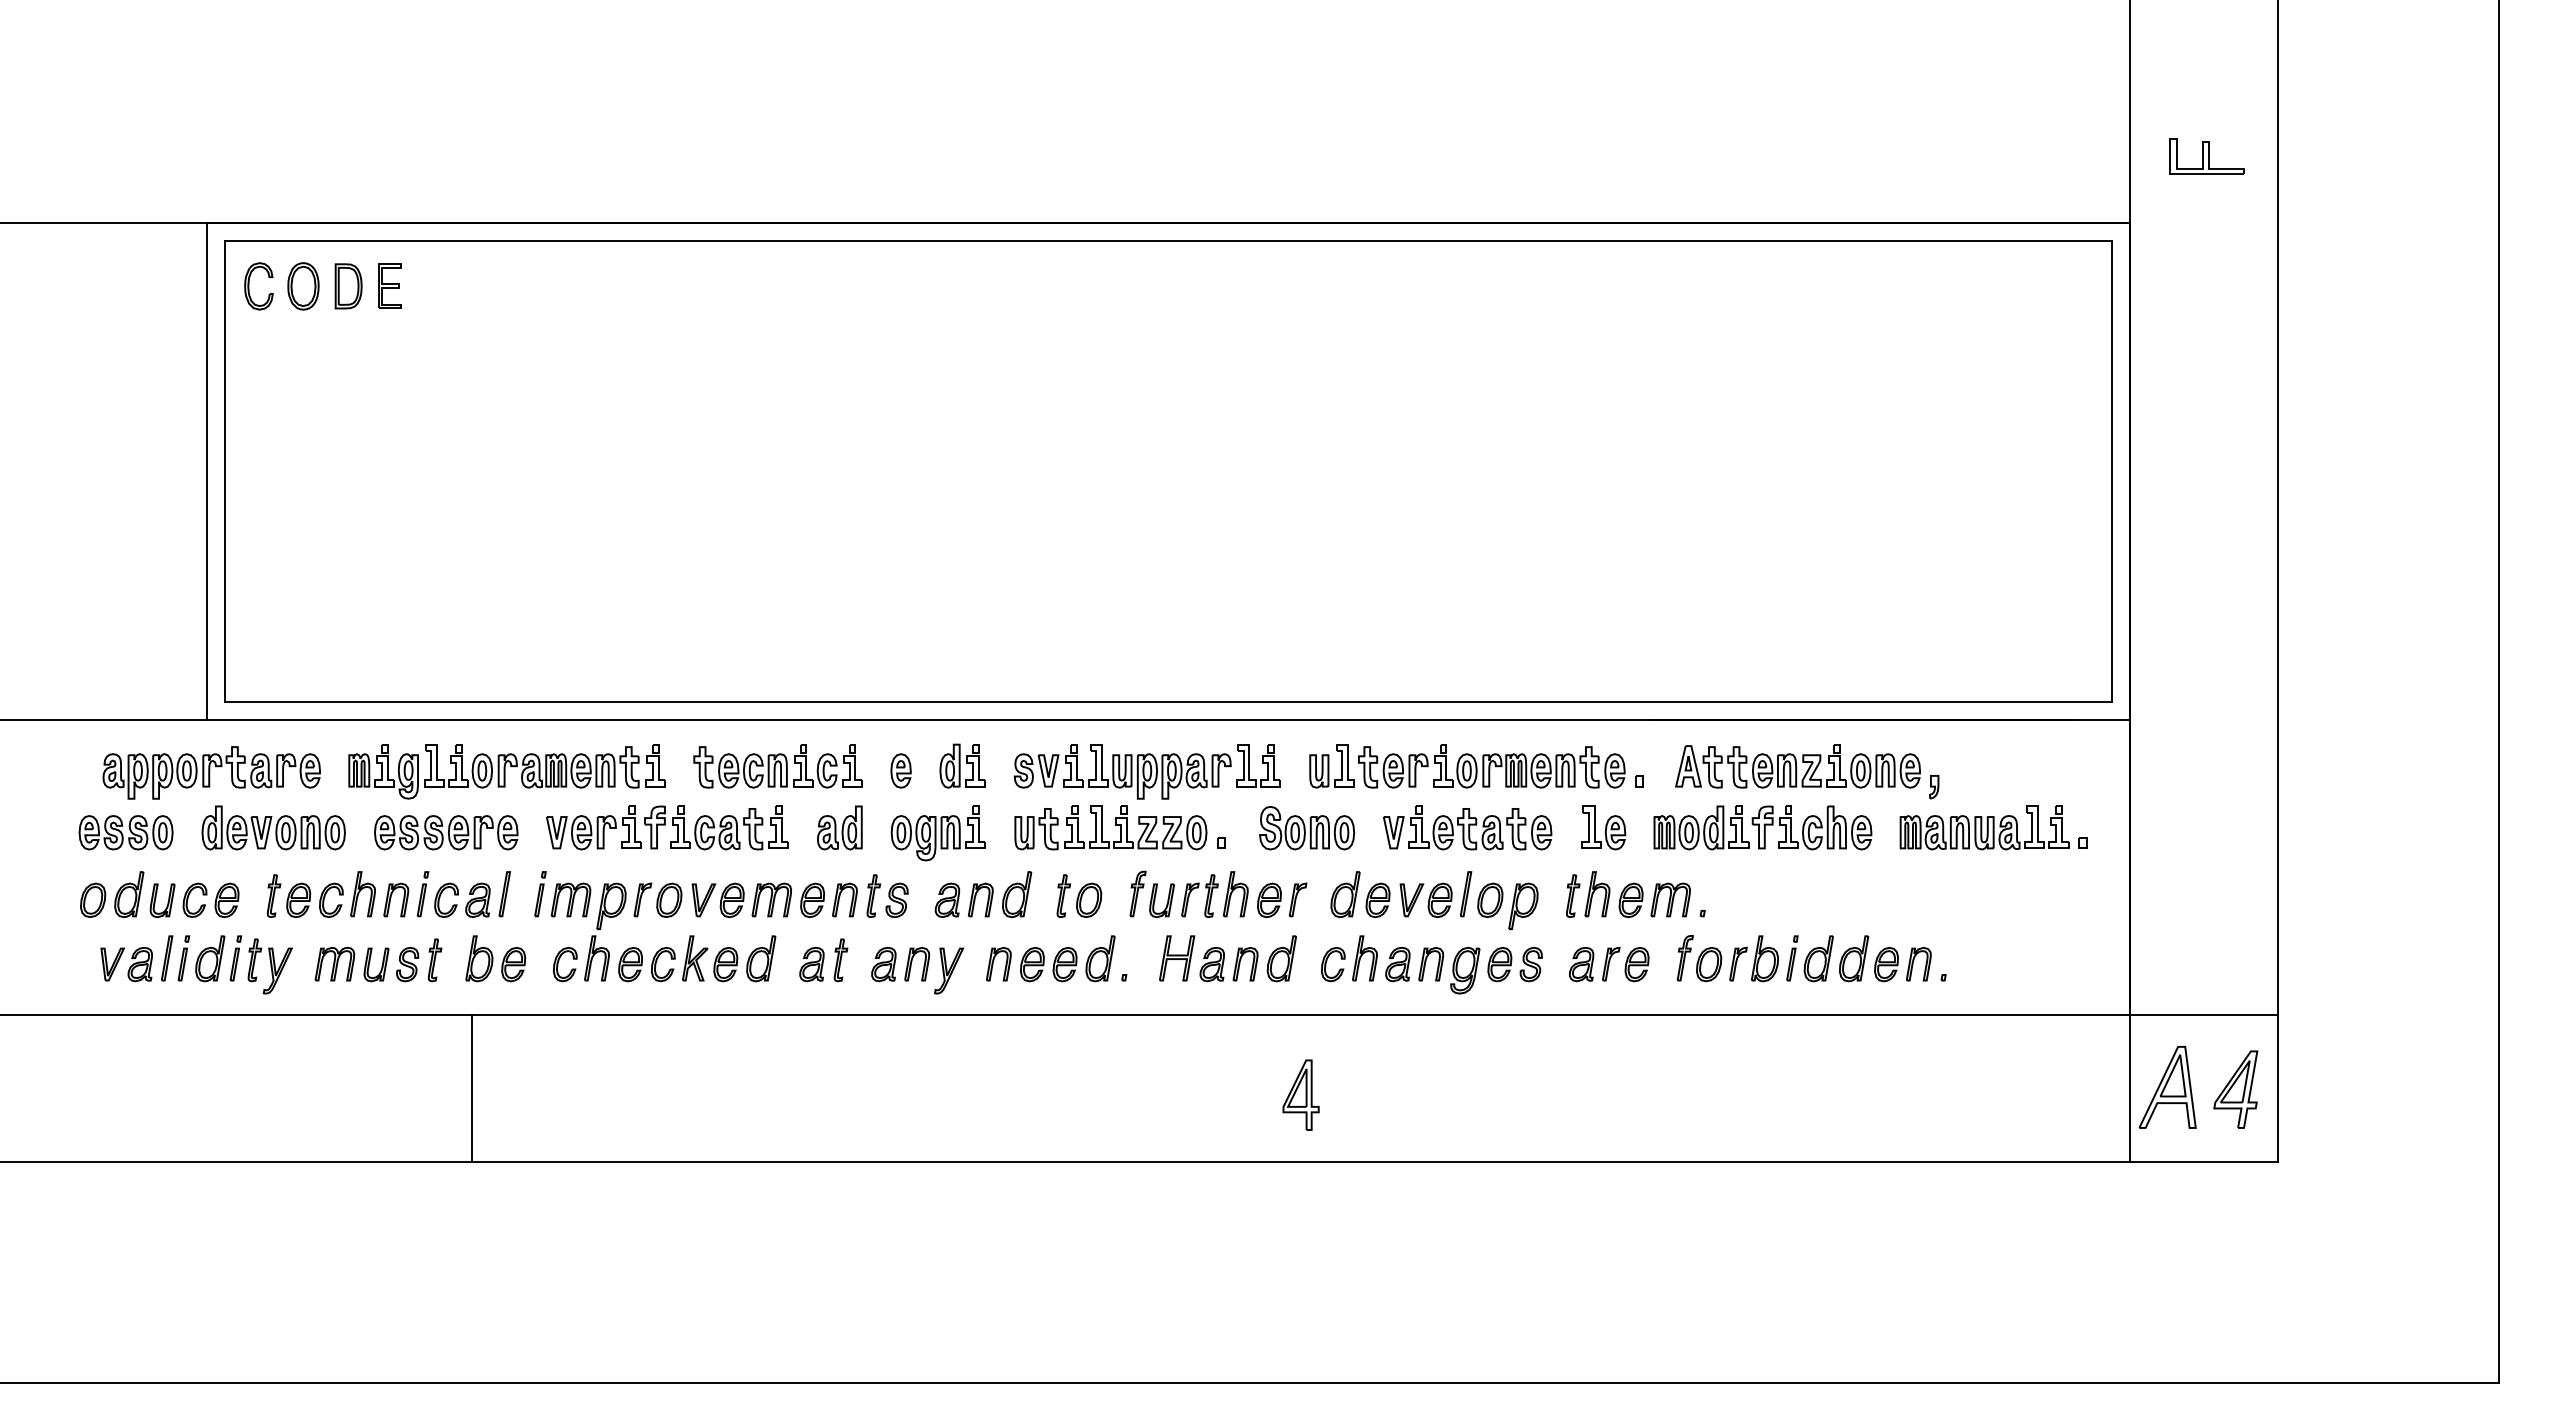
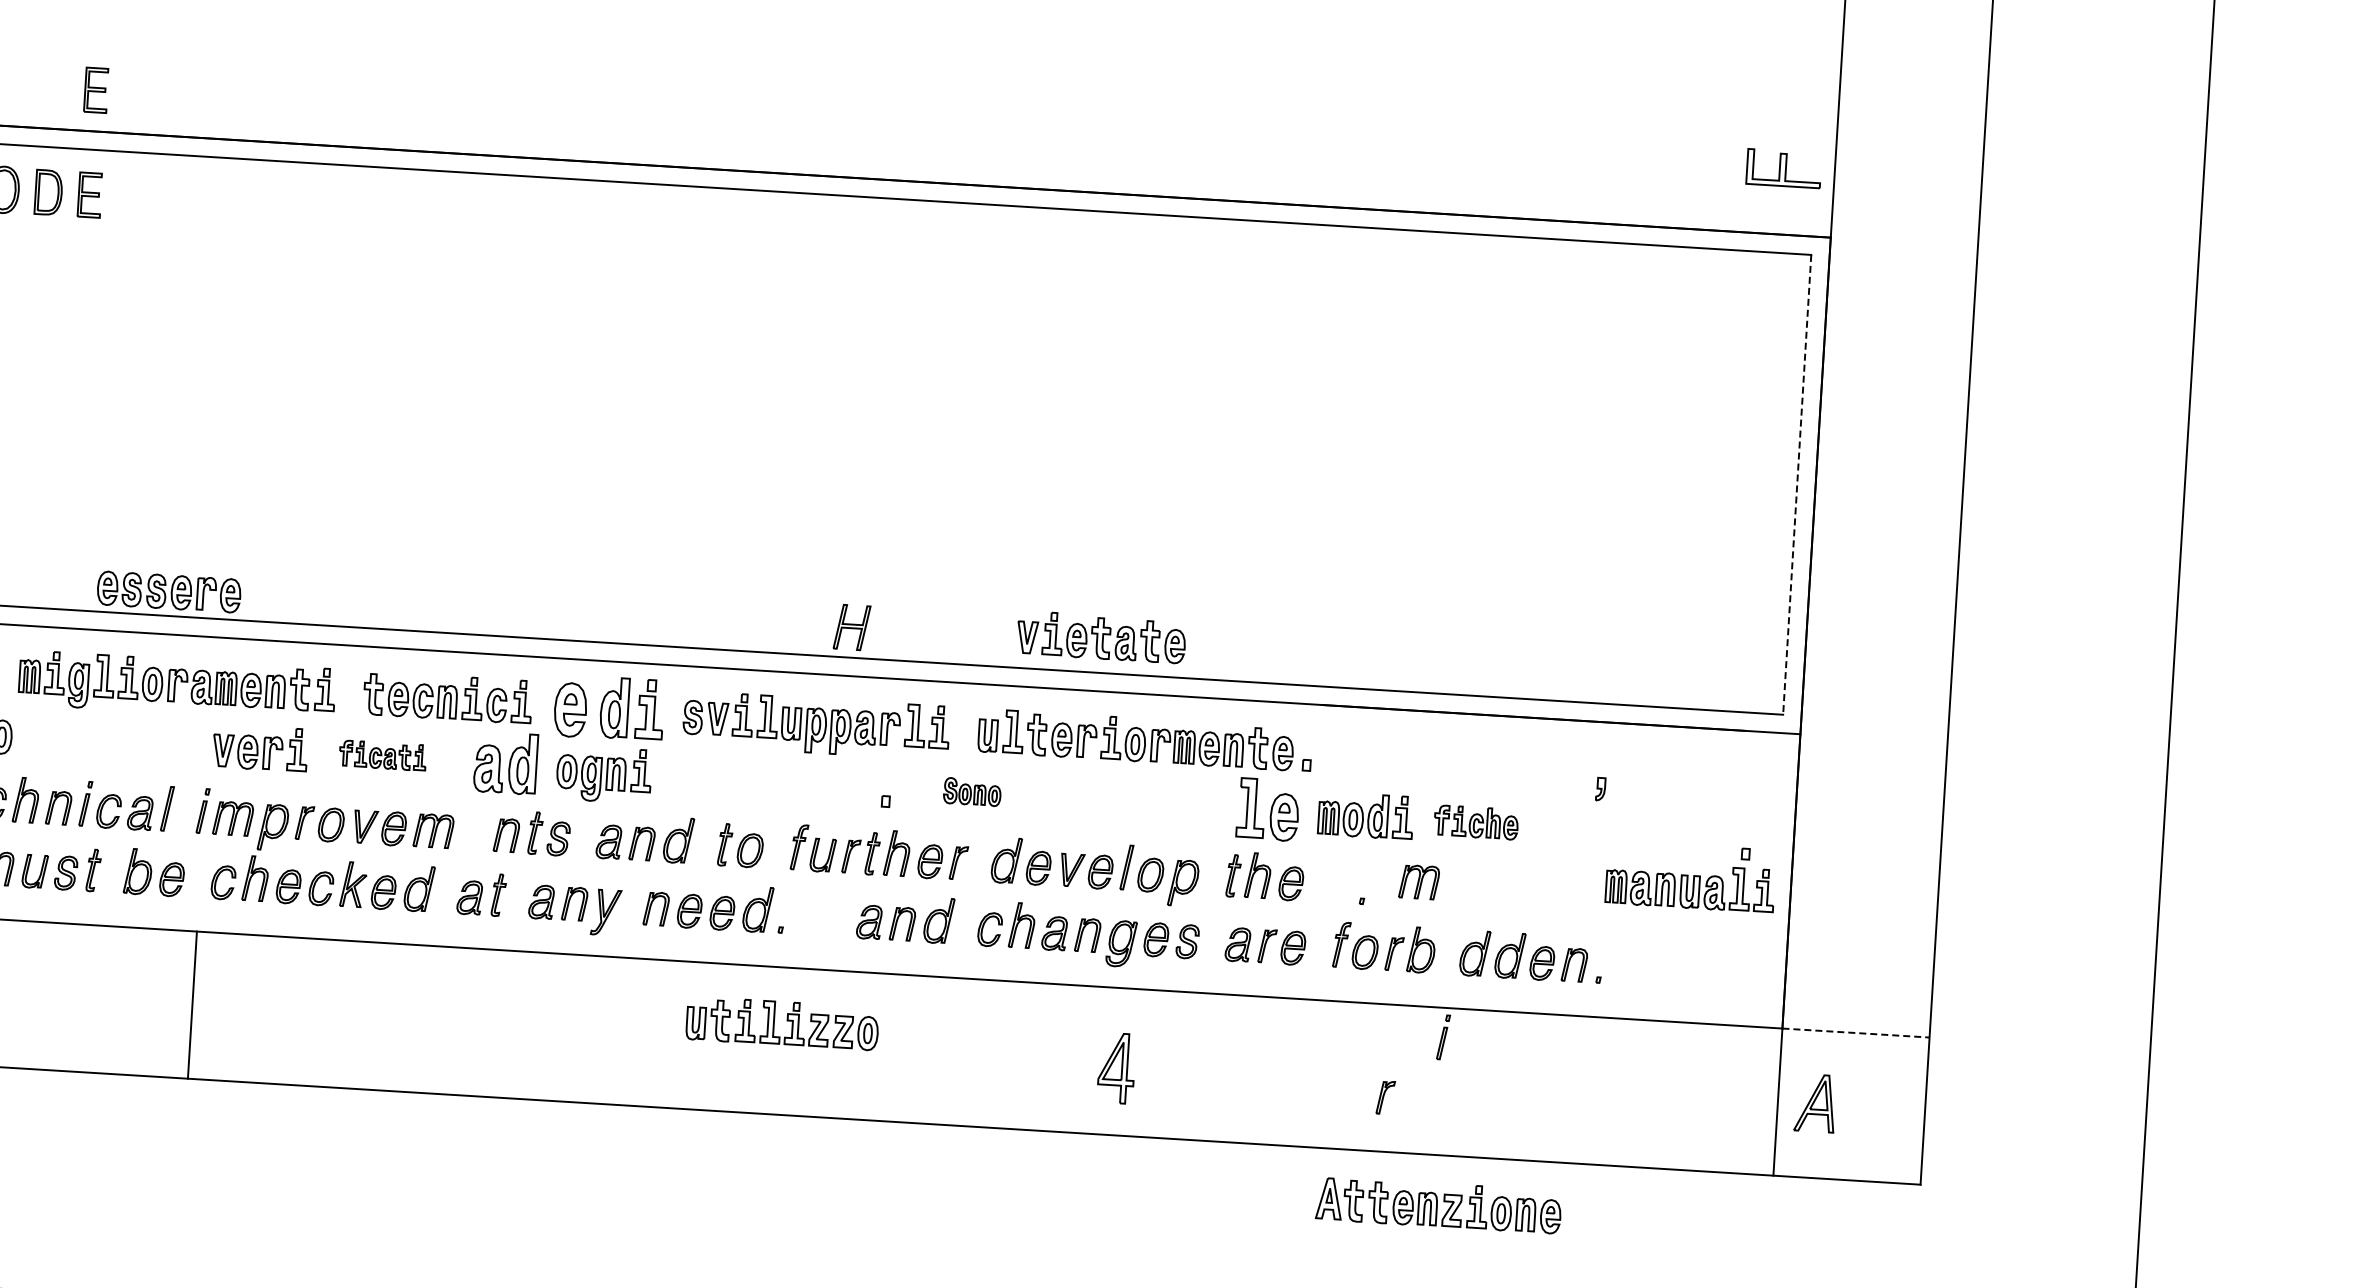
part: (2206, 156) -> (1783, 168), moved
part: (389, 180) -> (95, 89), added
line: (2111, 471) -> (1796, 485), solid -> dashed
part: (962, 765) -> (632, 708), size x1.4
part: (1797, 766) -> (1438, 1205), moved
part: (900, 770) -> (569, 709), size x1.6
part: (716, 827) -> (382, 755), size x0.6
part: (839, 827) -> (505, 762), size x1.4
part: (1110, 827) -> (782, 1023), moved
part: (1467, 827) -> (1101, 636), moved
part: (1603, 827) -> (1268, 809), size x1.4
part: (1811, 827) -> (1475, 822), size x0.7
part: (1984, 827) -> (1690, 886), moved
part: (1307, 828) -> (972, 792), size x0.6
part: (446, 832) -> (169, 591), moved
part: (1670, 899) -> (1419, 881), moved
part: (812, 900) -> (474, 833), removed
part: (1177, 958) -> (852, 627), moved
part: (1792, 958) -> (1443, 1037), moved
line: (2203, 1014) -> (1855, 1032), solid -> dashed
part: (2167, 1087) -> (1815, 1103), size x0.7
line: (471, 1088) -> (192, 1005), moved
part: (2235, 1089) -> (1883, 1109), removed
part: (1300, 1094) -> (1116, 1067), moved
part: (1738, 1107) -> (1385, 1097), added

